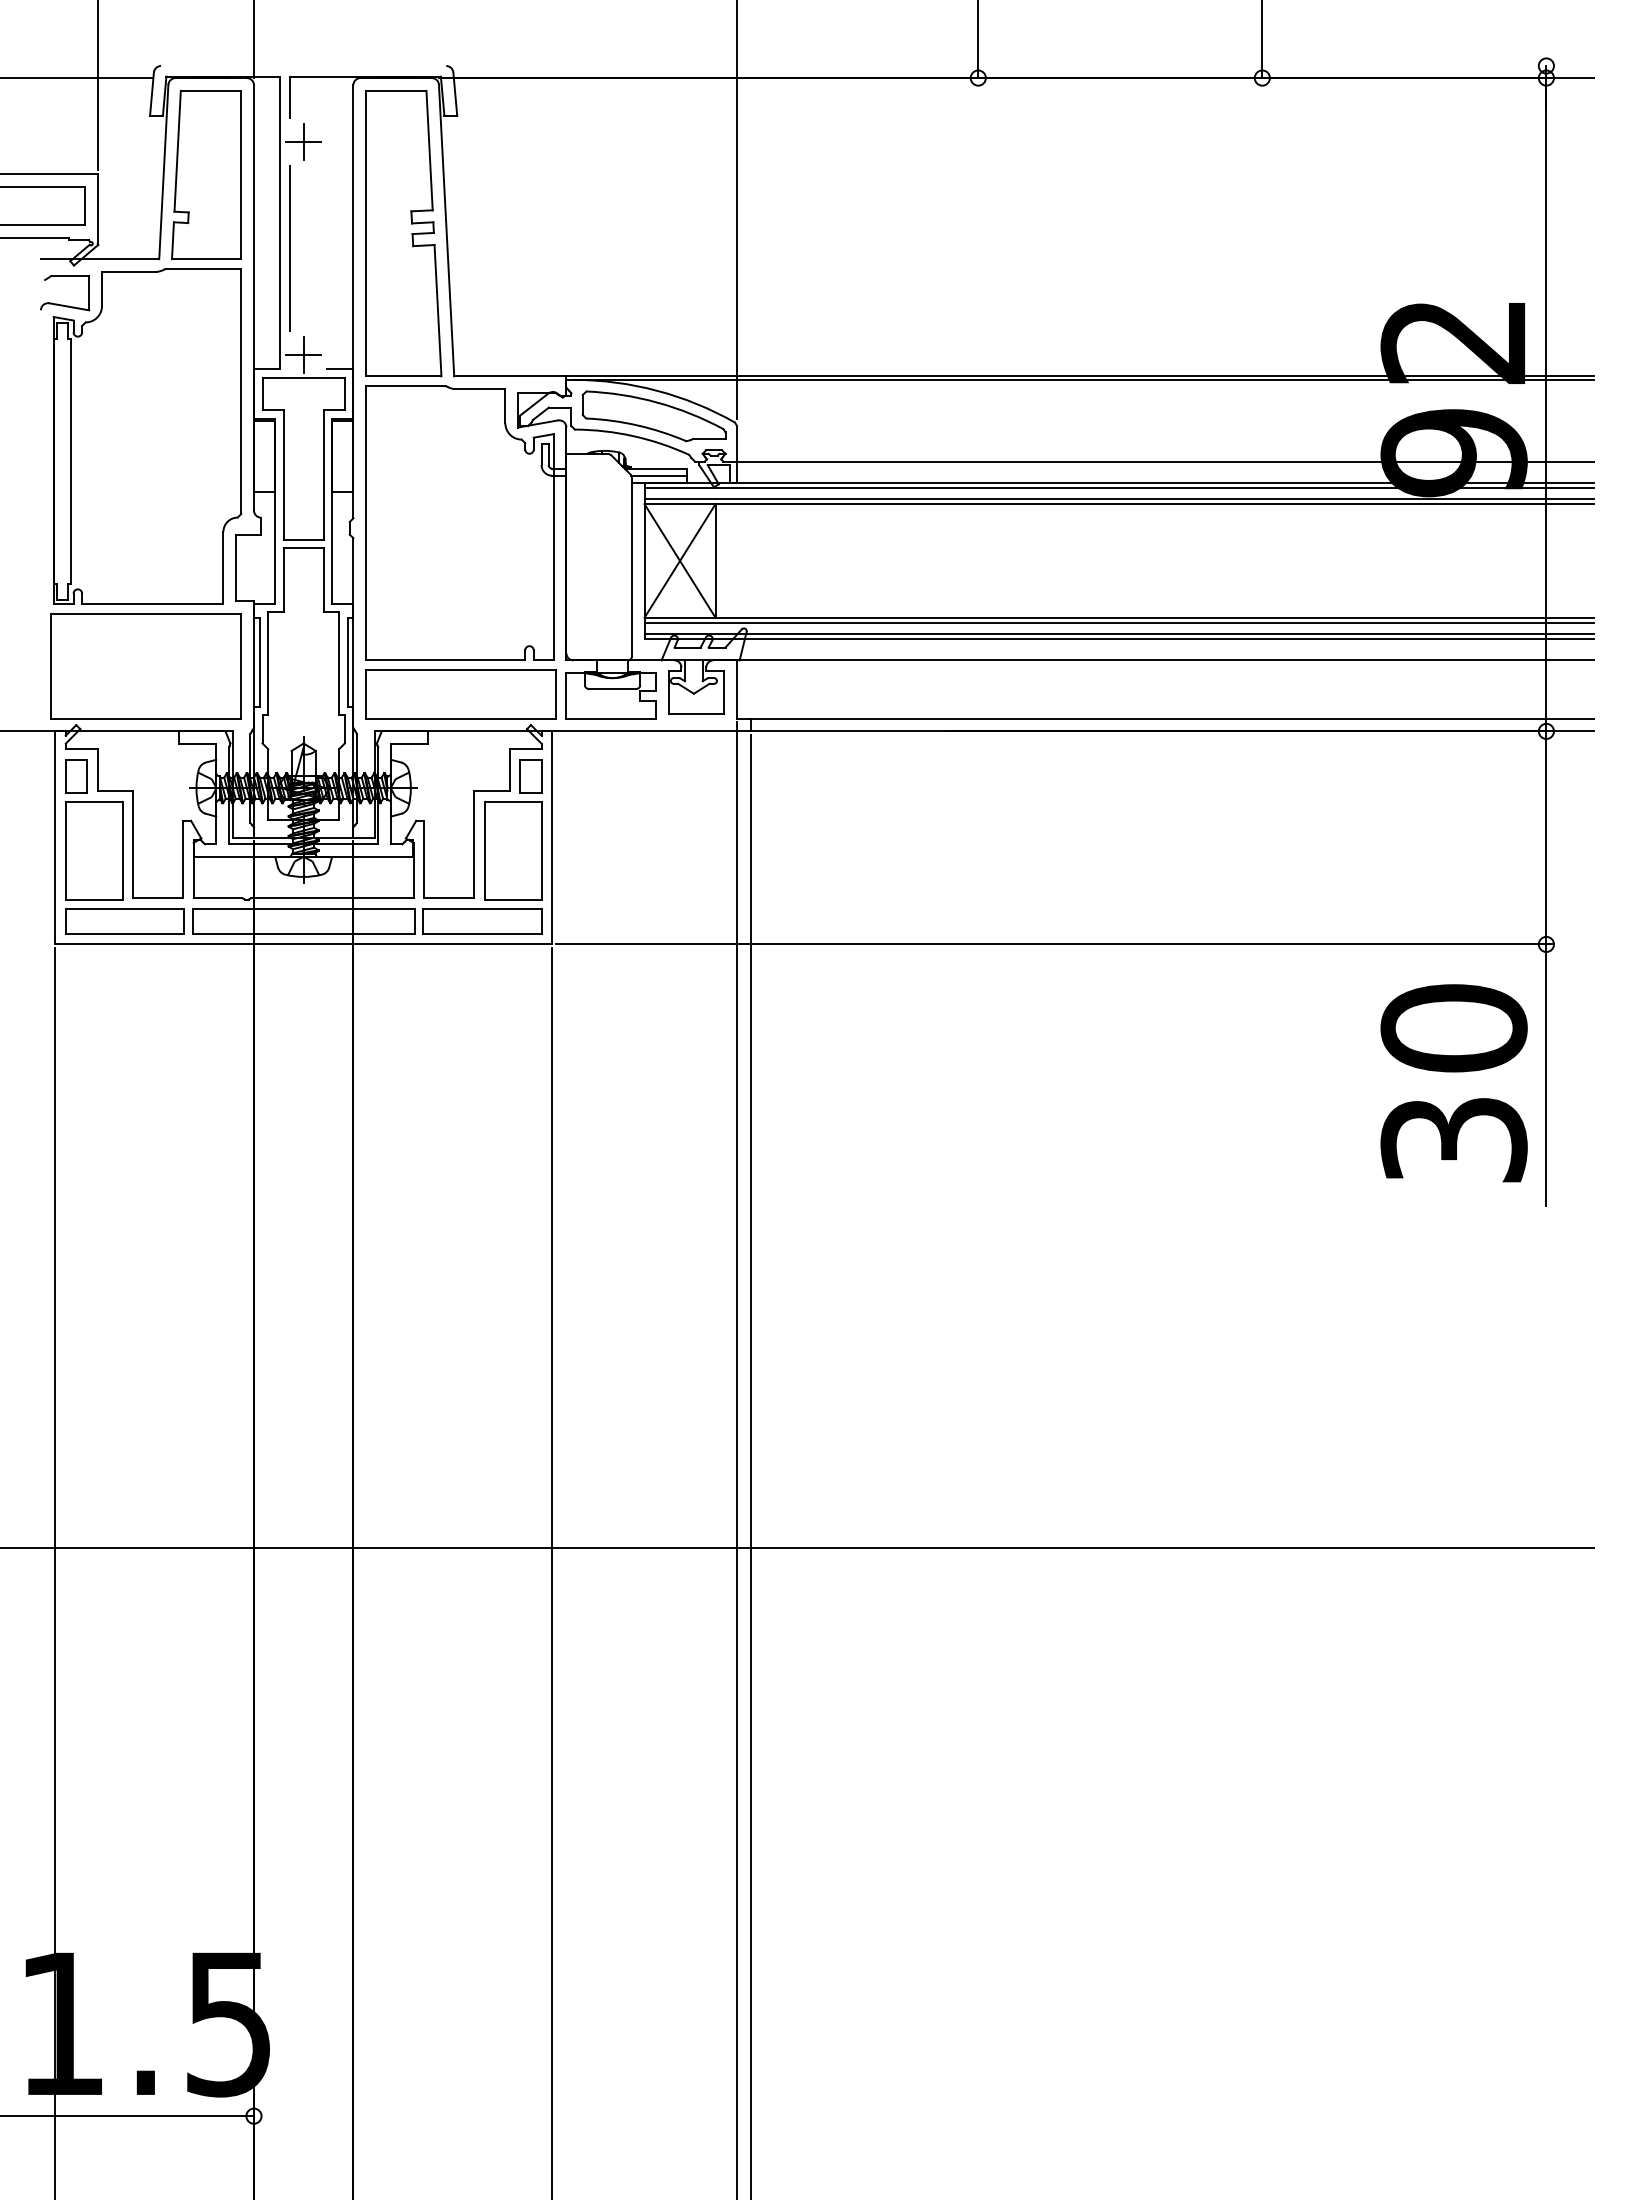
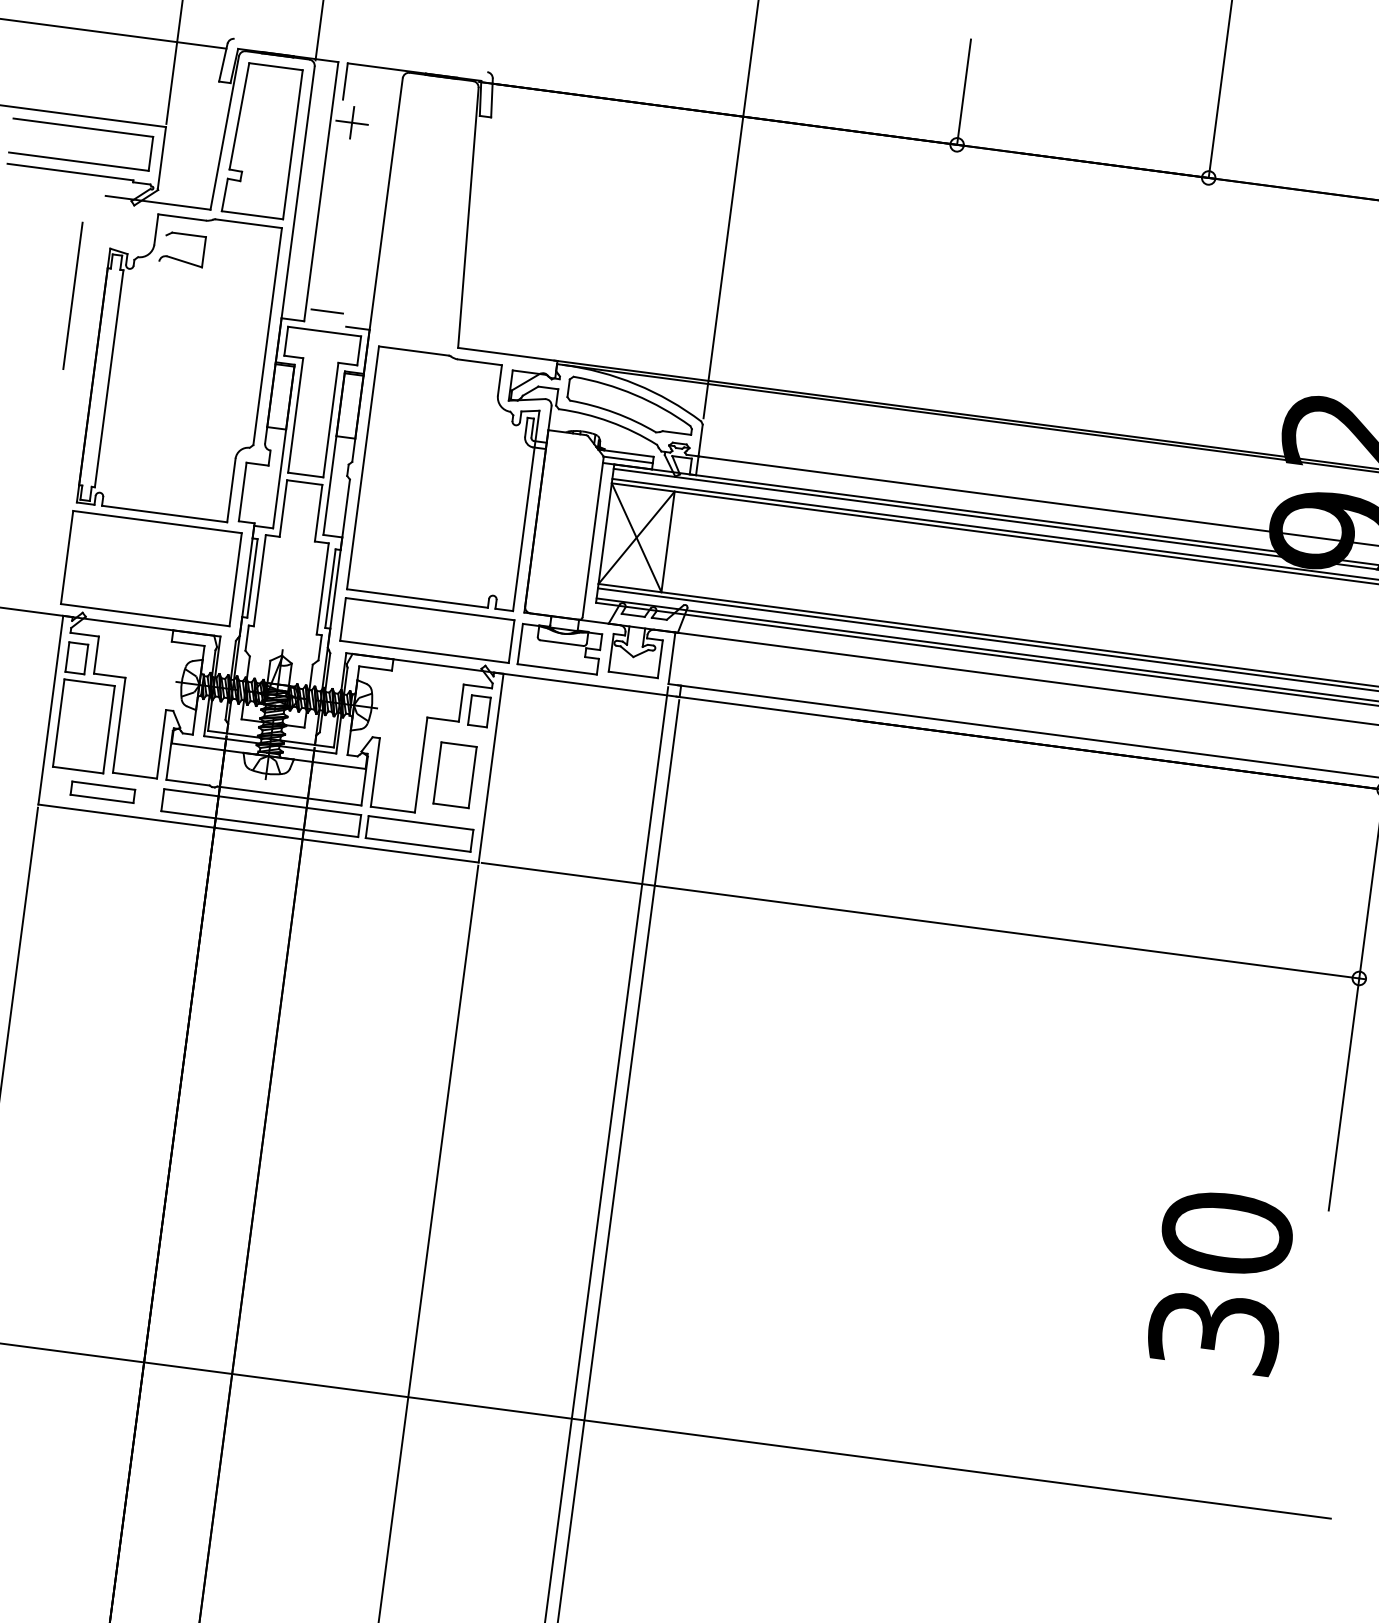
part: (403, 233) -> (429, 215), removed
line: (289, 248) -> (72, 295), moved
part: (63, 304) -> (179, 259), moved
line: (303, 354) -> (327, 311), removed
part: (513, 850) -> (455, 774), size x0.7
part: (124, 921) -> (102, 792), size x0.6
text: (1453, 1083) -> (1220, 1281), moved

